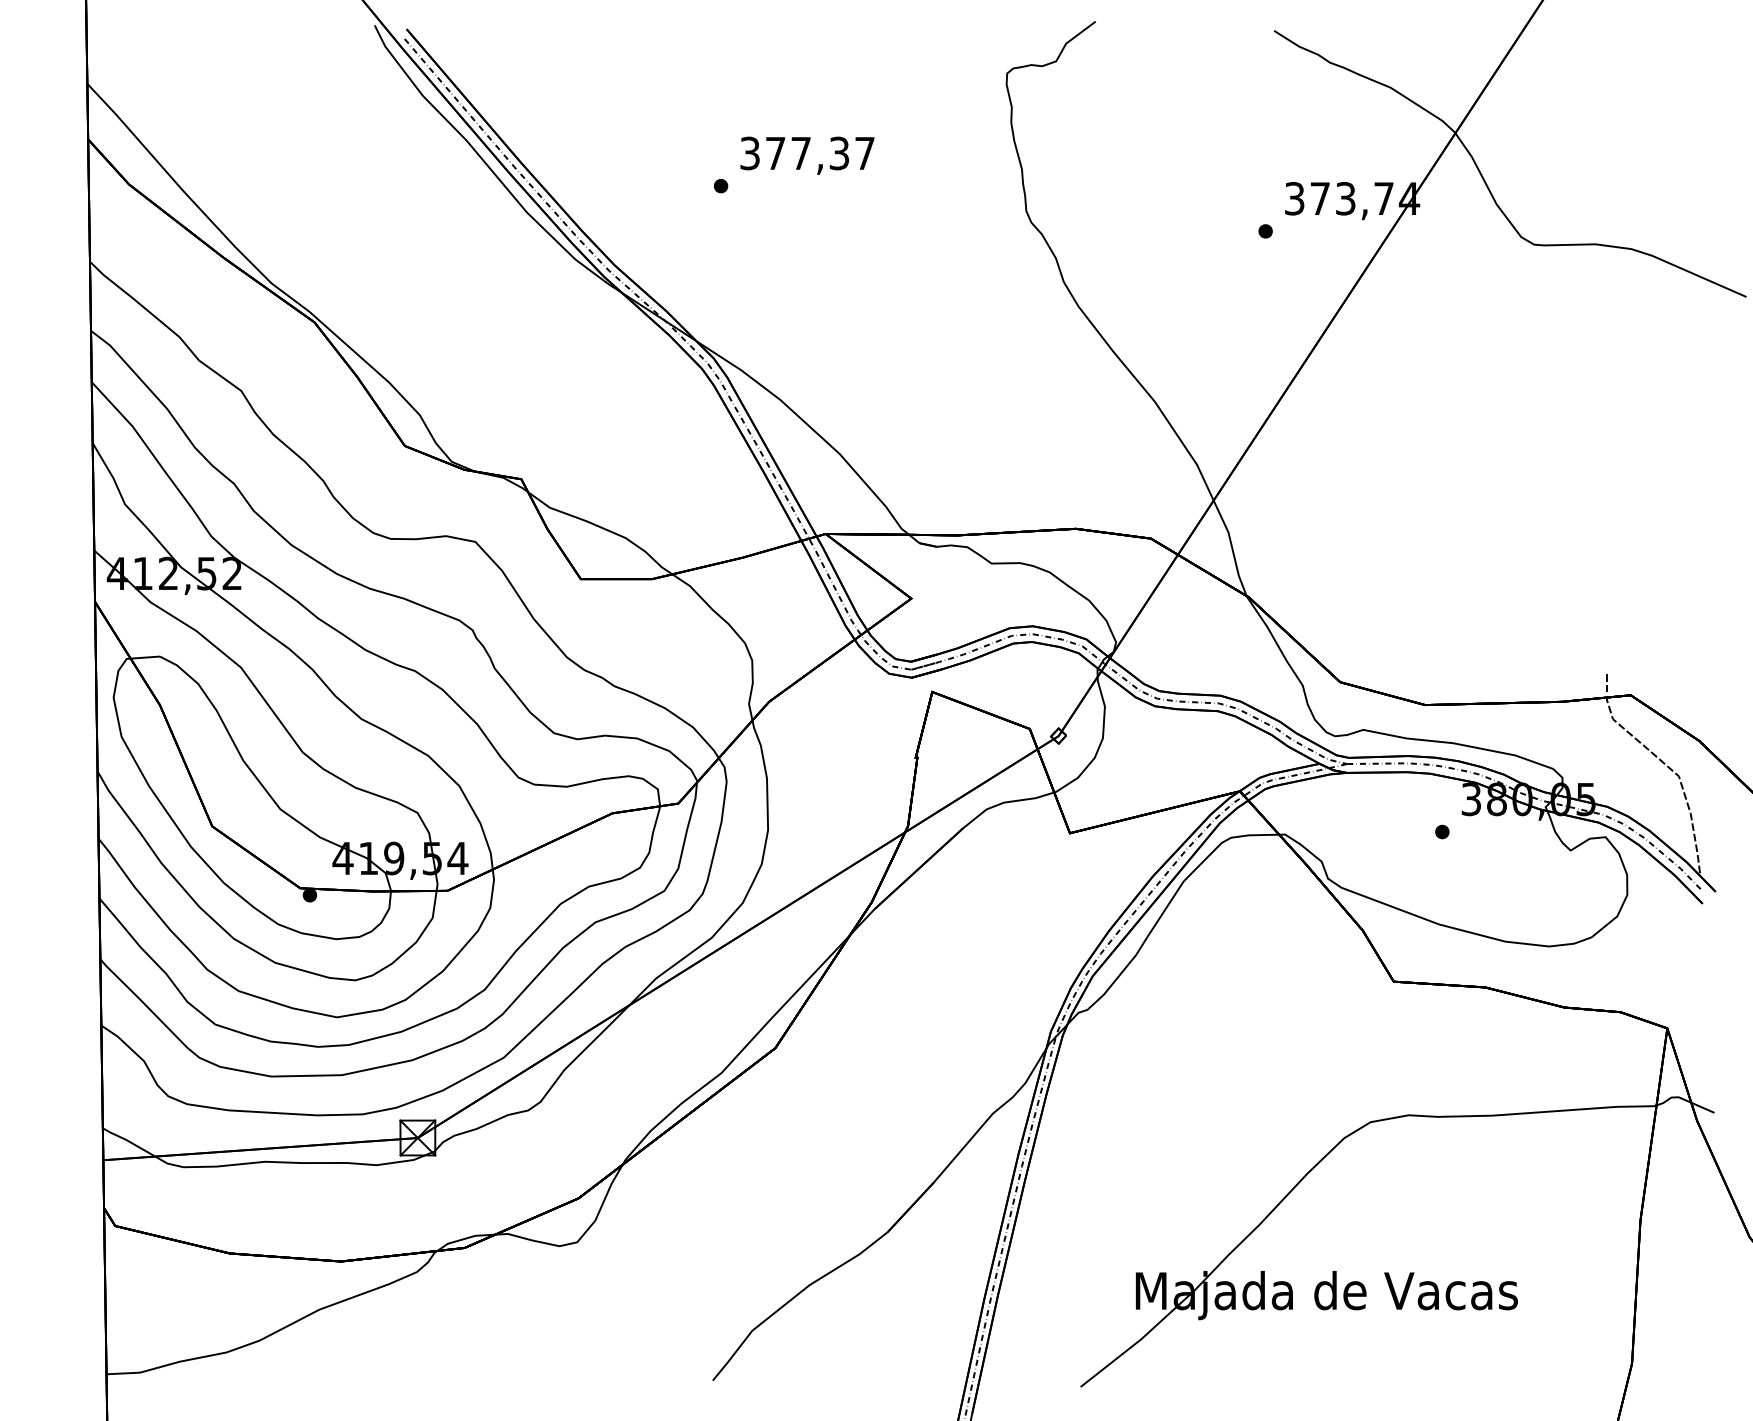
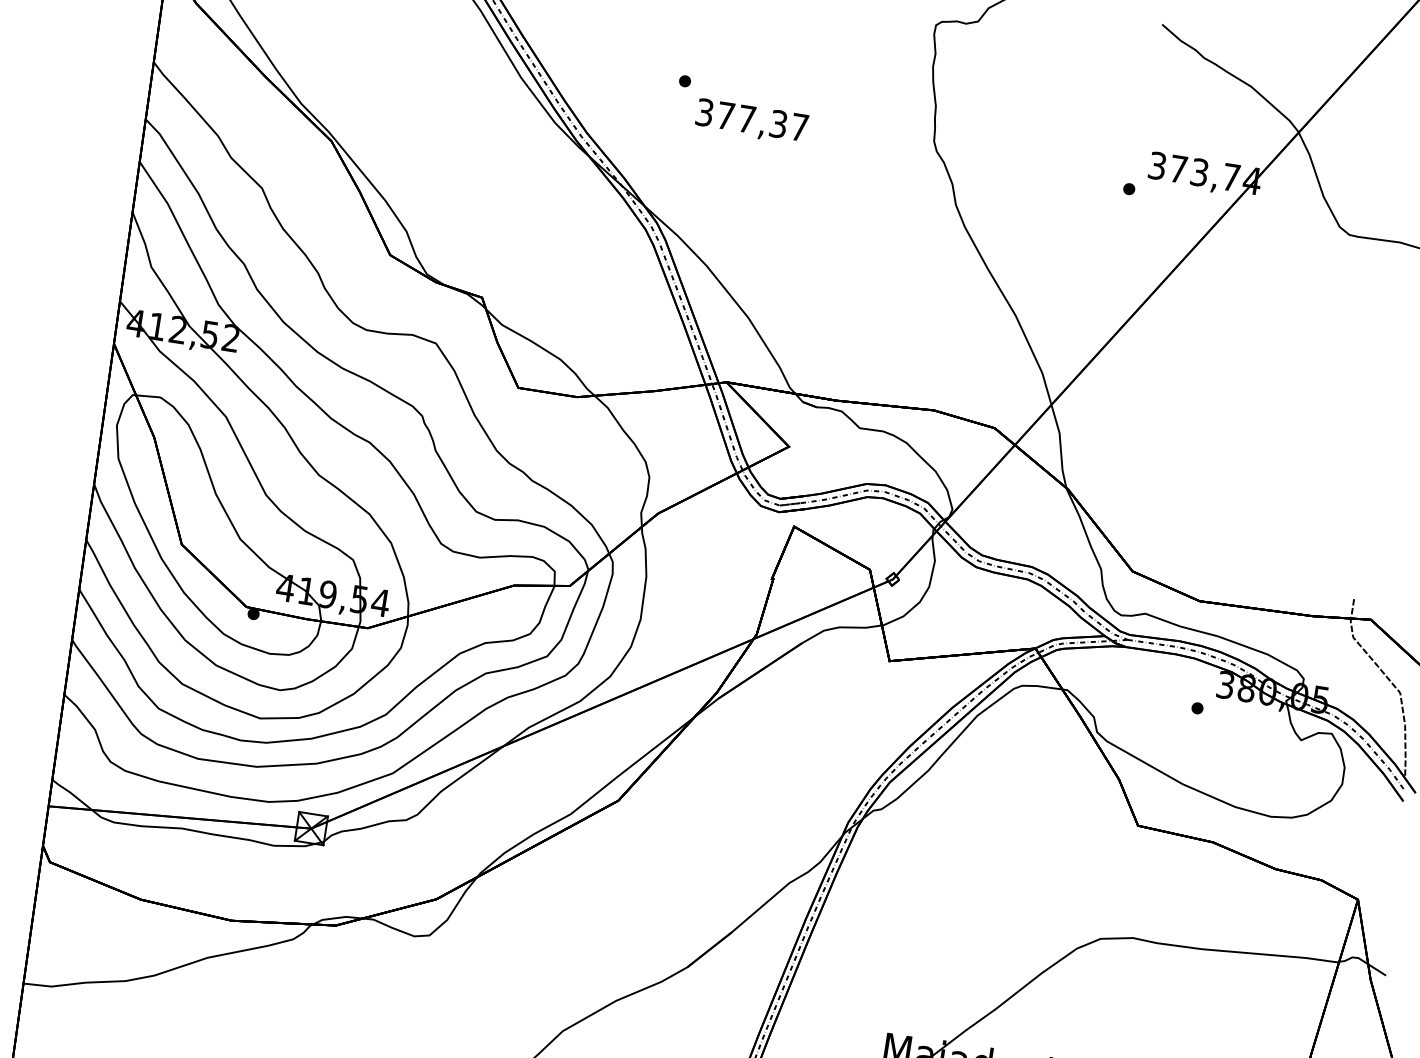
text: (807, 155) -> (751, 121), moved

